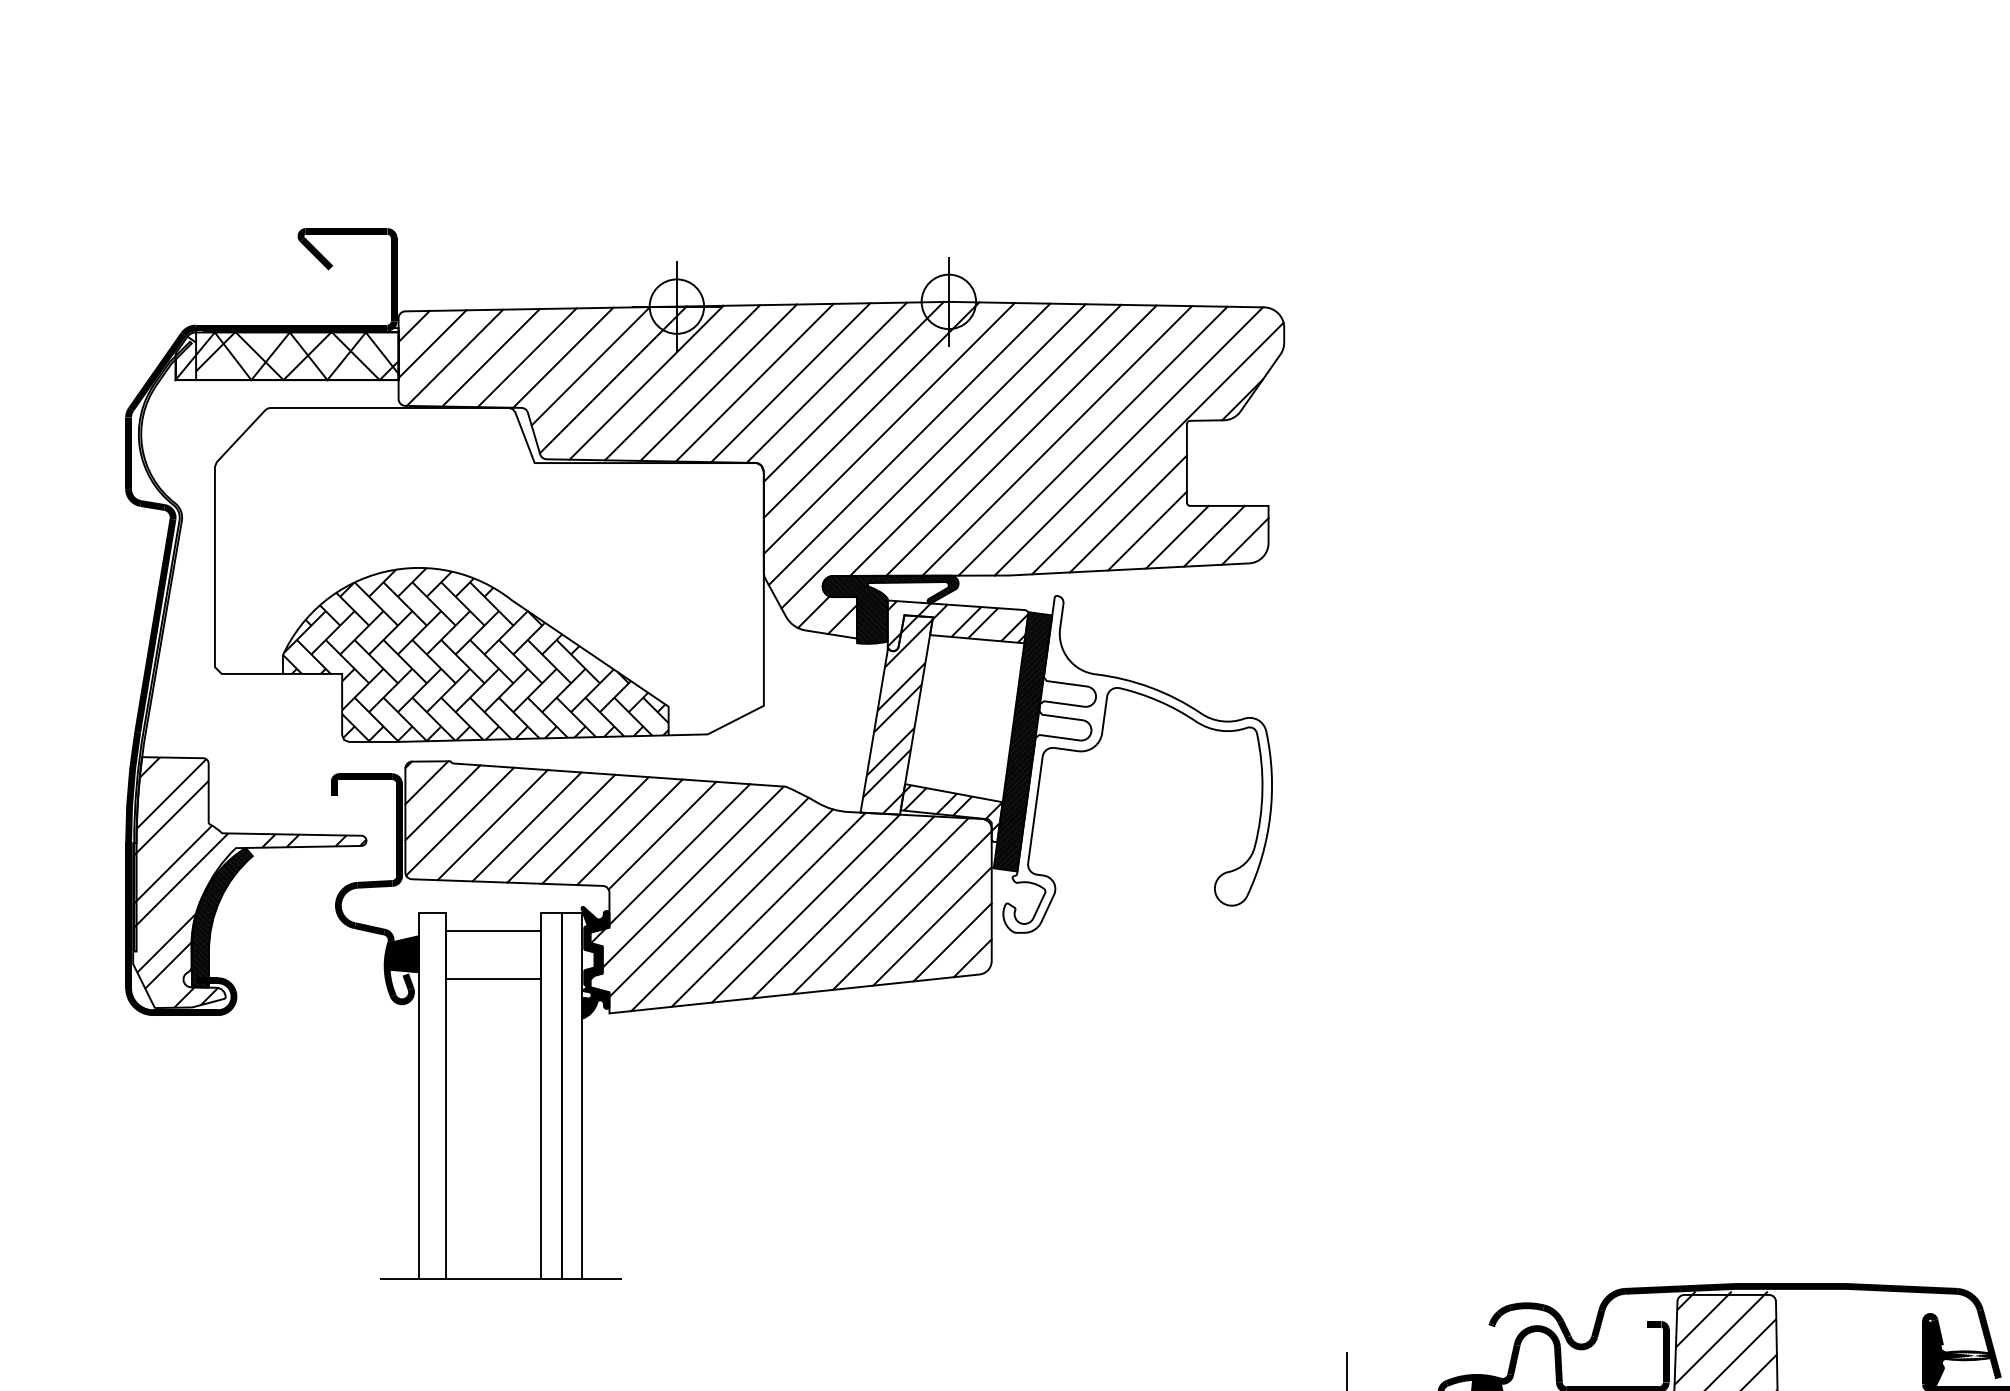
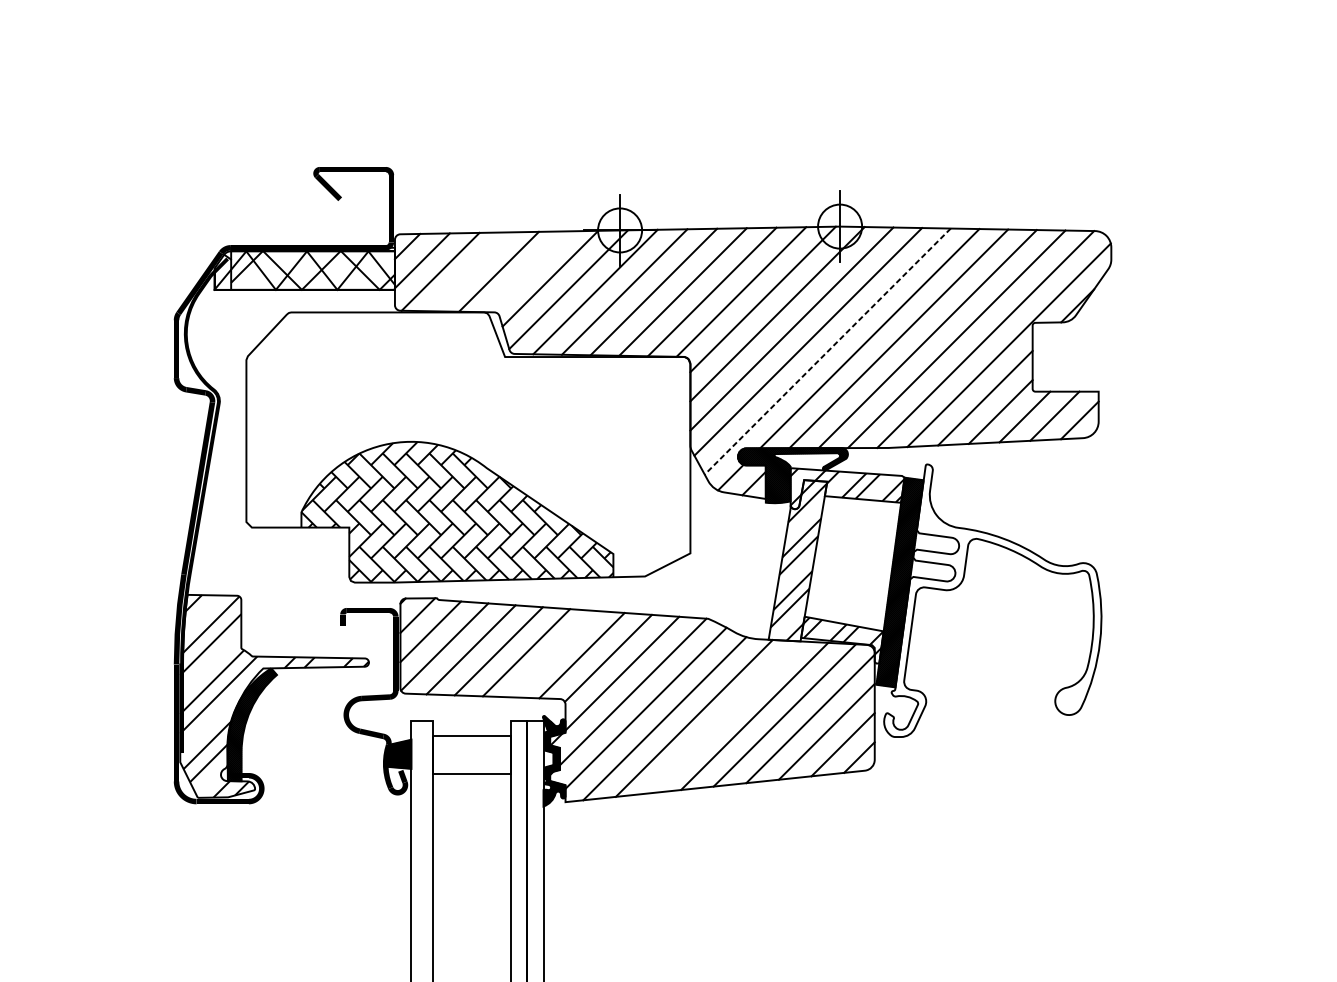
line: (490, 357) -> (469, 271), removed
line: (563, 357) -> (528, 271), removed
line: (933, 456) -> (827, 351), solid -> dashed
line: (595, 830) -> (554, 654), removed
line: (805, 908) -> (724, 717), removed

